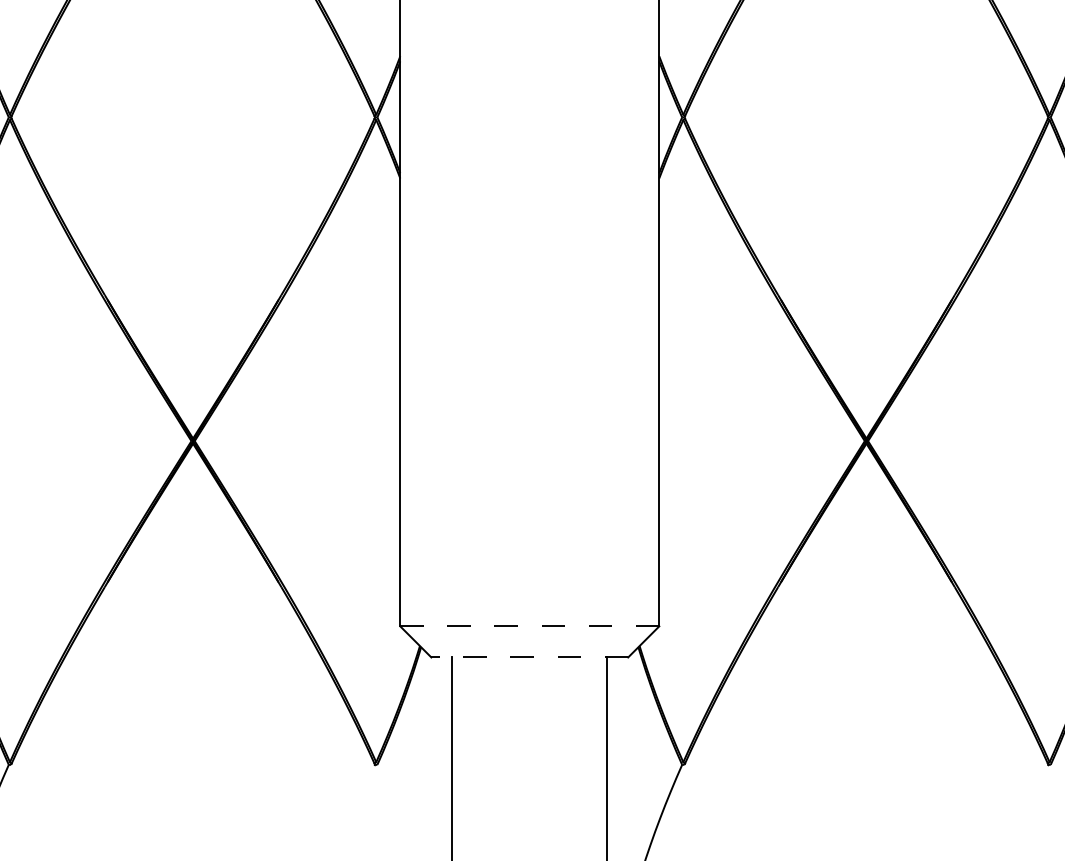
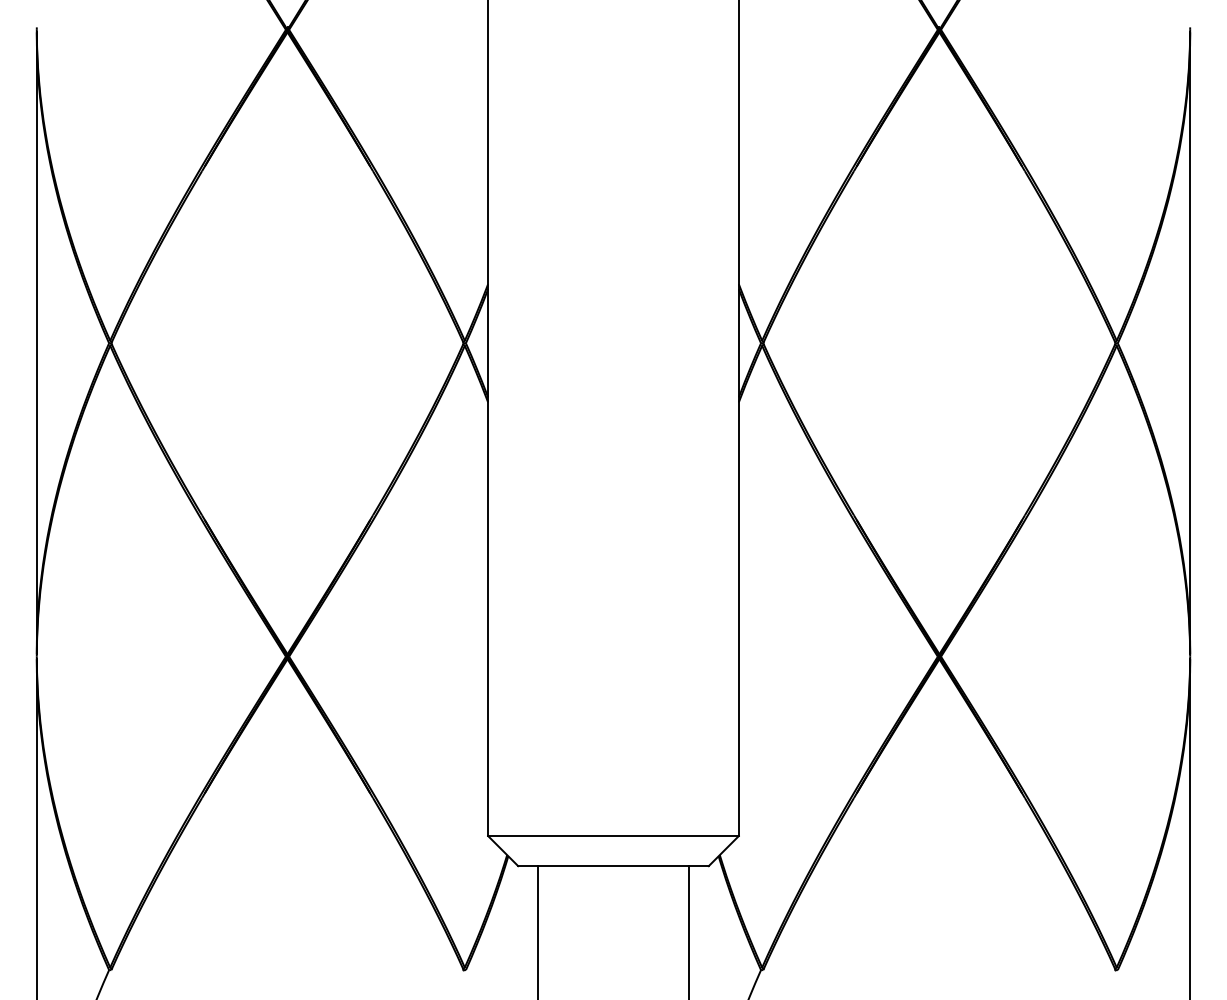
line: (529, 626) -> (613, 836), dashed -> solid
line: (529, 657) -> (613, 866), dashed -> solid

